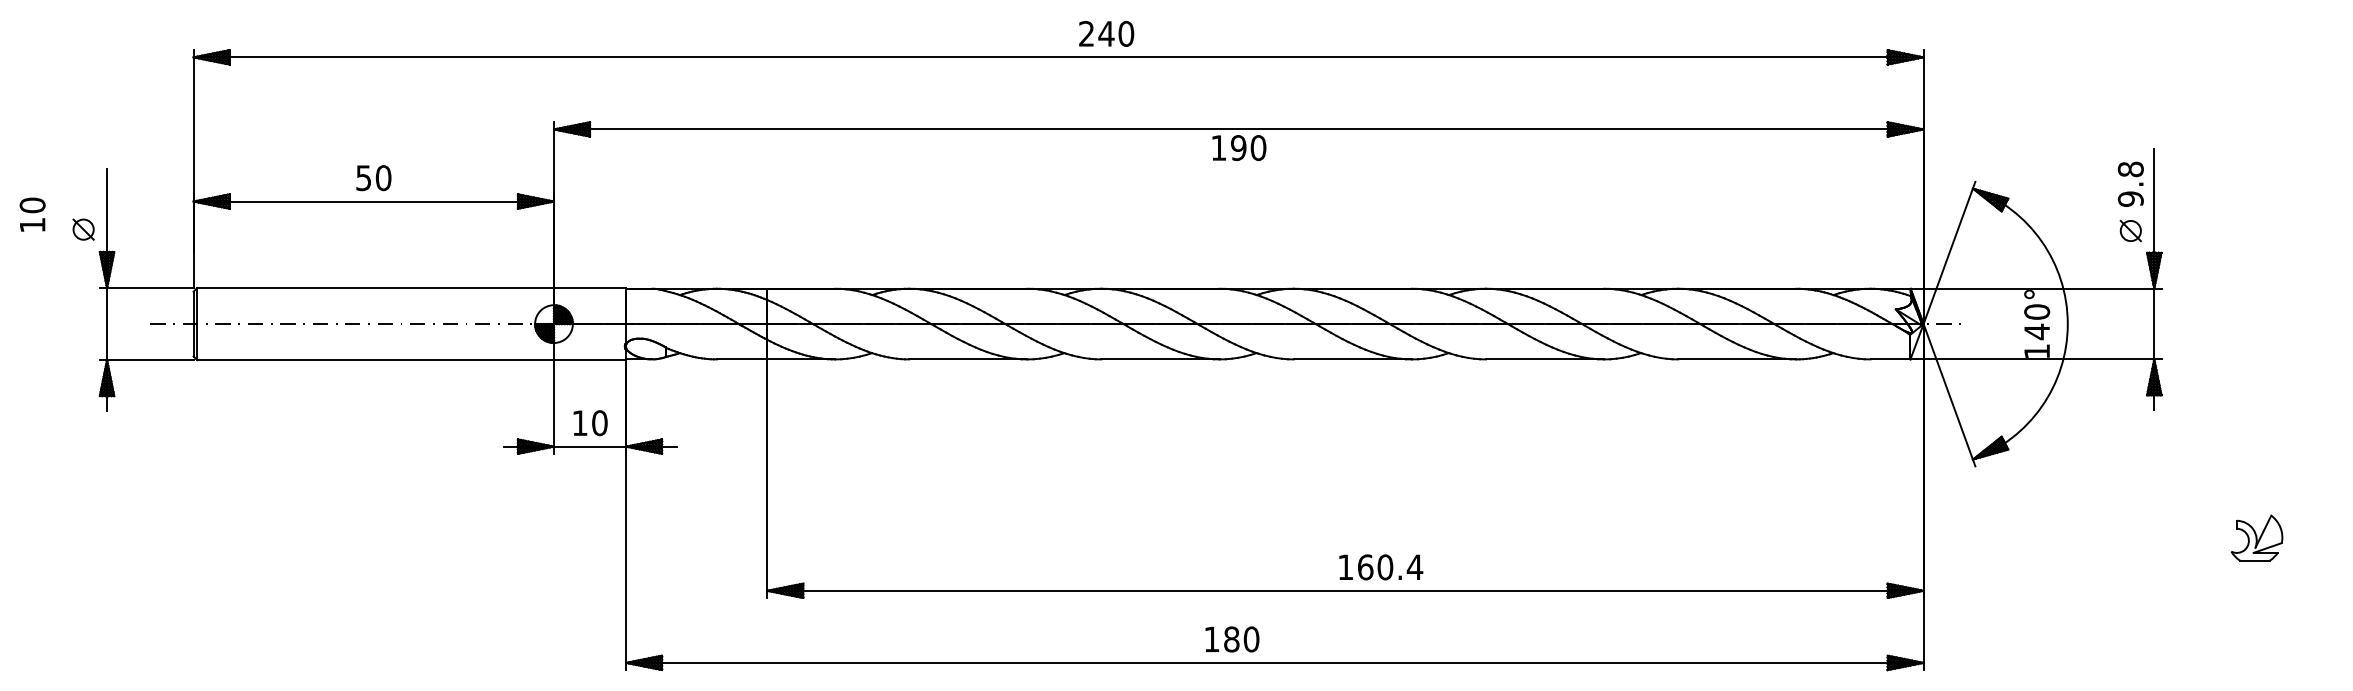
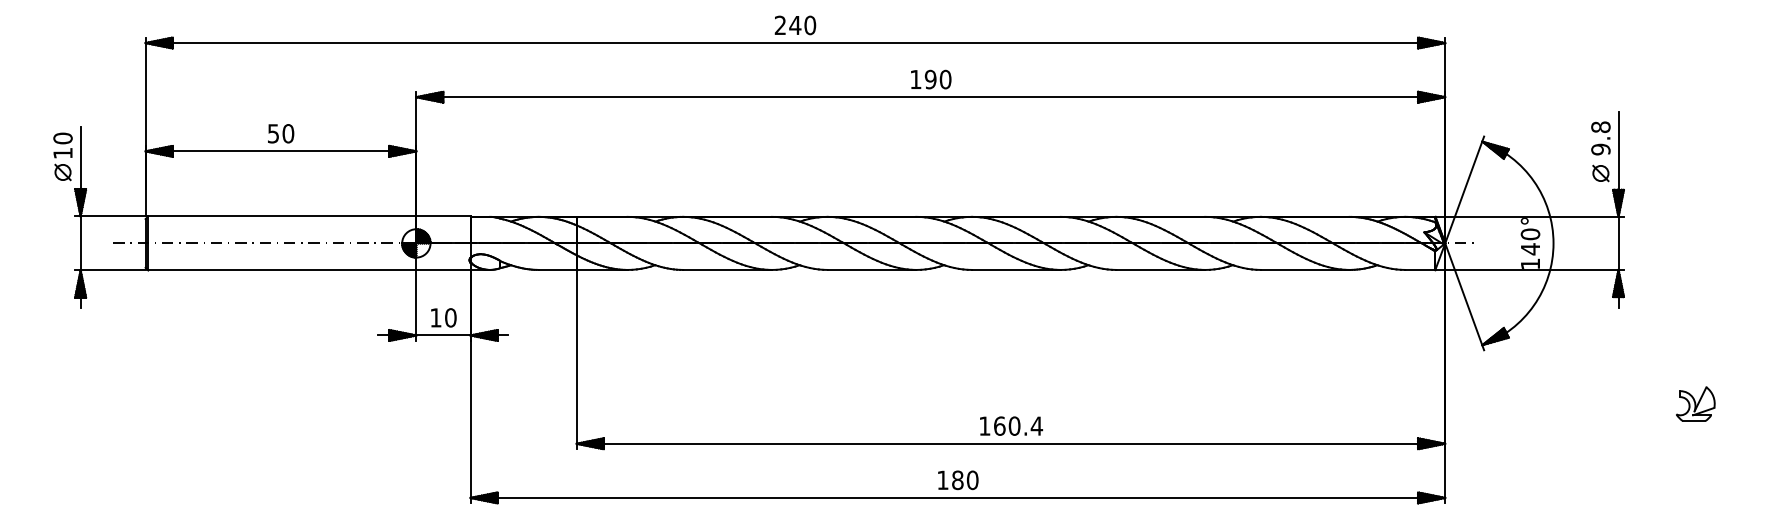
text: (1106, 33) -> (795, 25), moved
text: (1239, 147) -> (931, 79), moved
text: (32, 214) -> (62, 145), moved
text: (1381, 567) -> (1011, 426), moved
text: (1232, 639) -> (958, 480), moved

